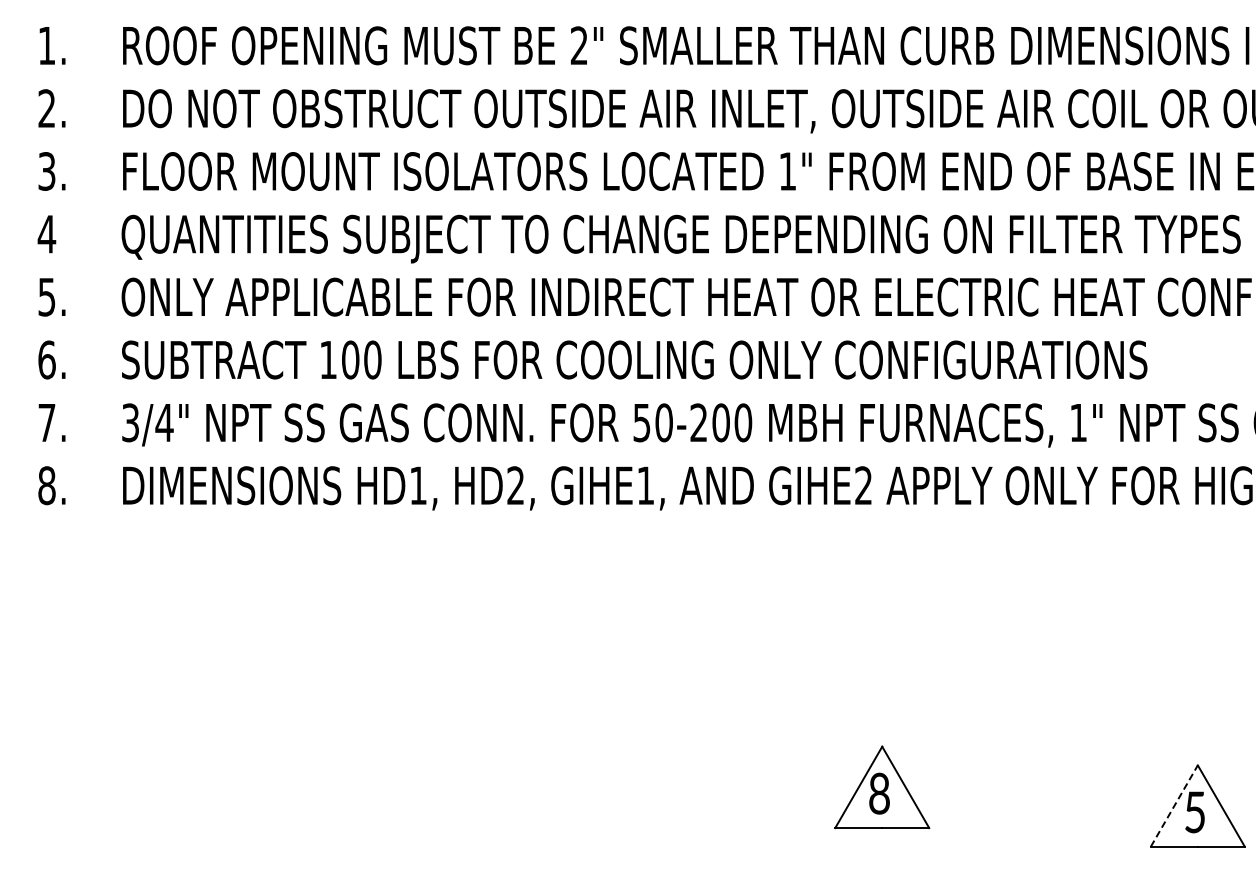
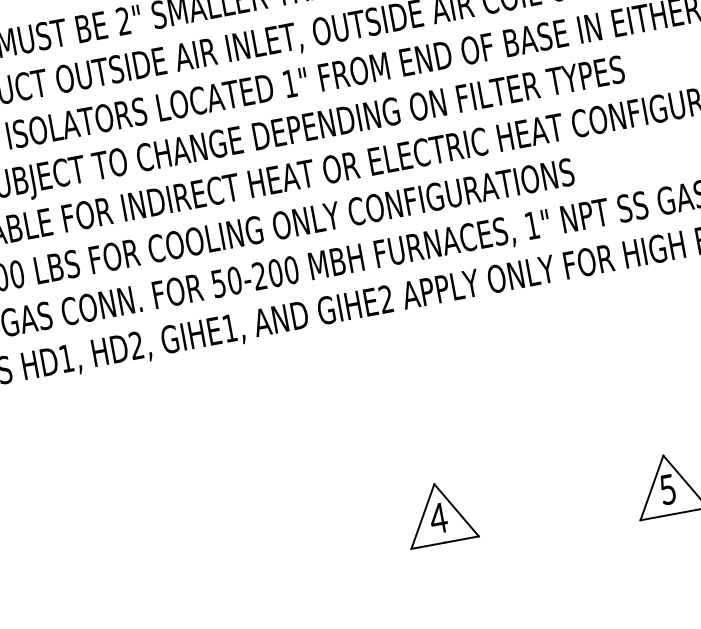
text: (878, 793) -> (437, 518), 8 -> 4
line: (1174, 806) -> (652, 488), dashed -> solid

